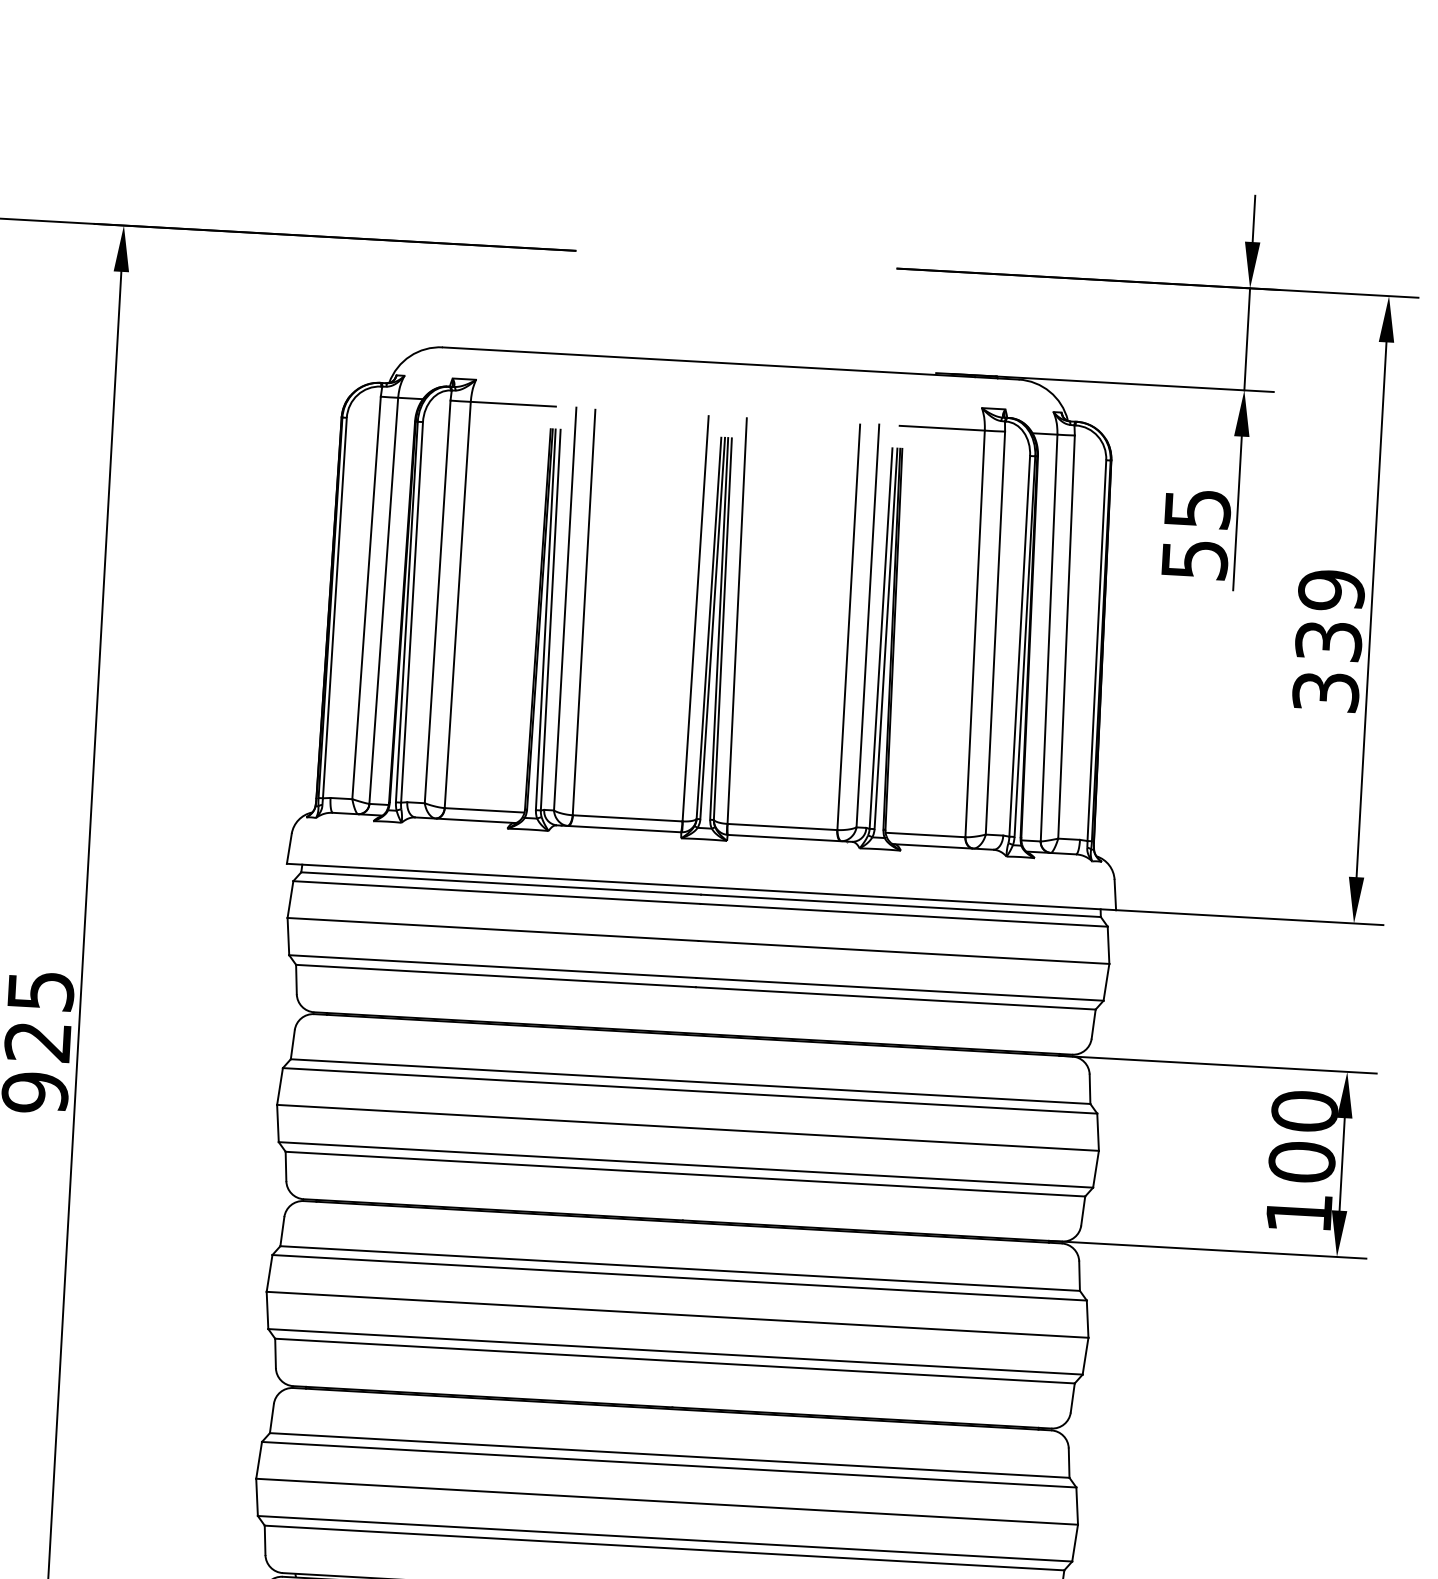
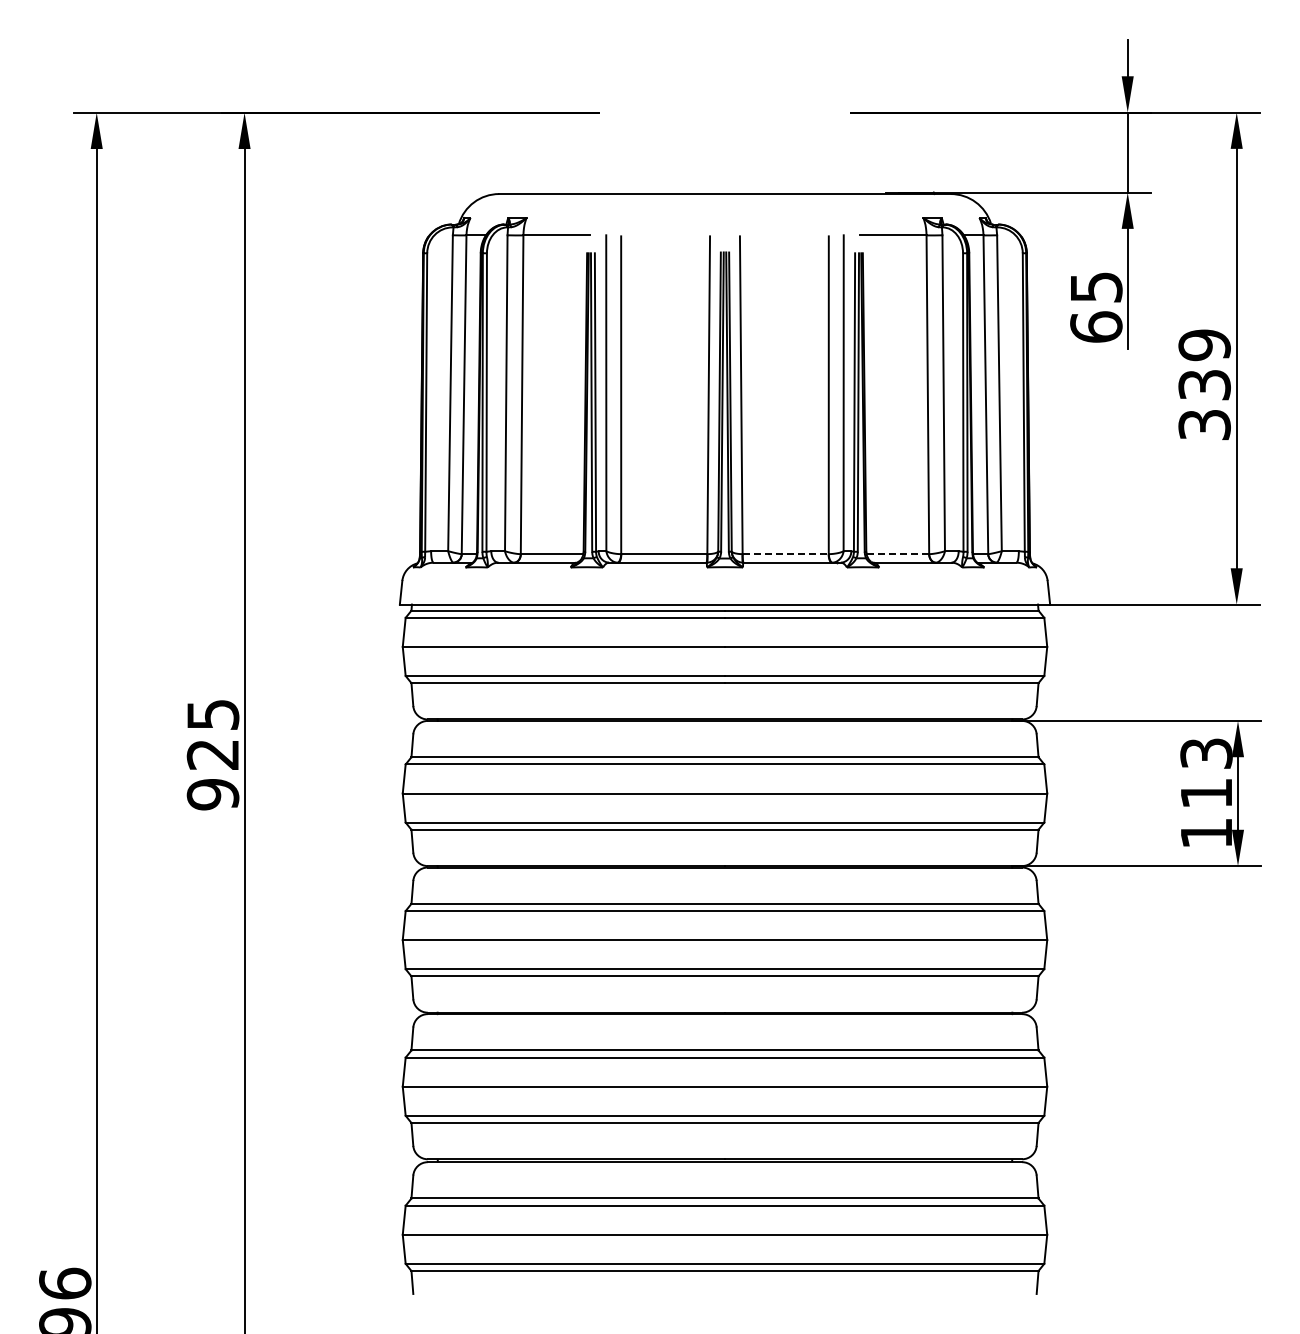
text: (1195, 558) -> (1096, 326), 55 -> 65
line: (782, 827) -> (785, 554), solid -> dashed
line: (926, 835) -> (898, 554), solid -> dashed
text: (1303, 1136) -> (1206, 773), 100 -> 113

